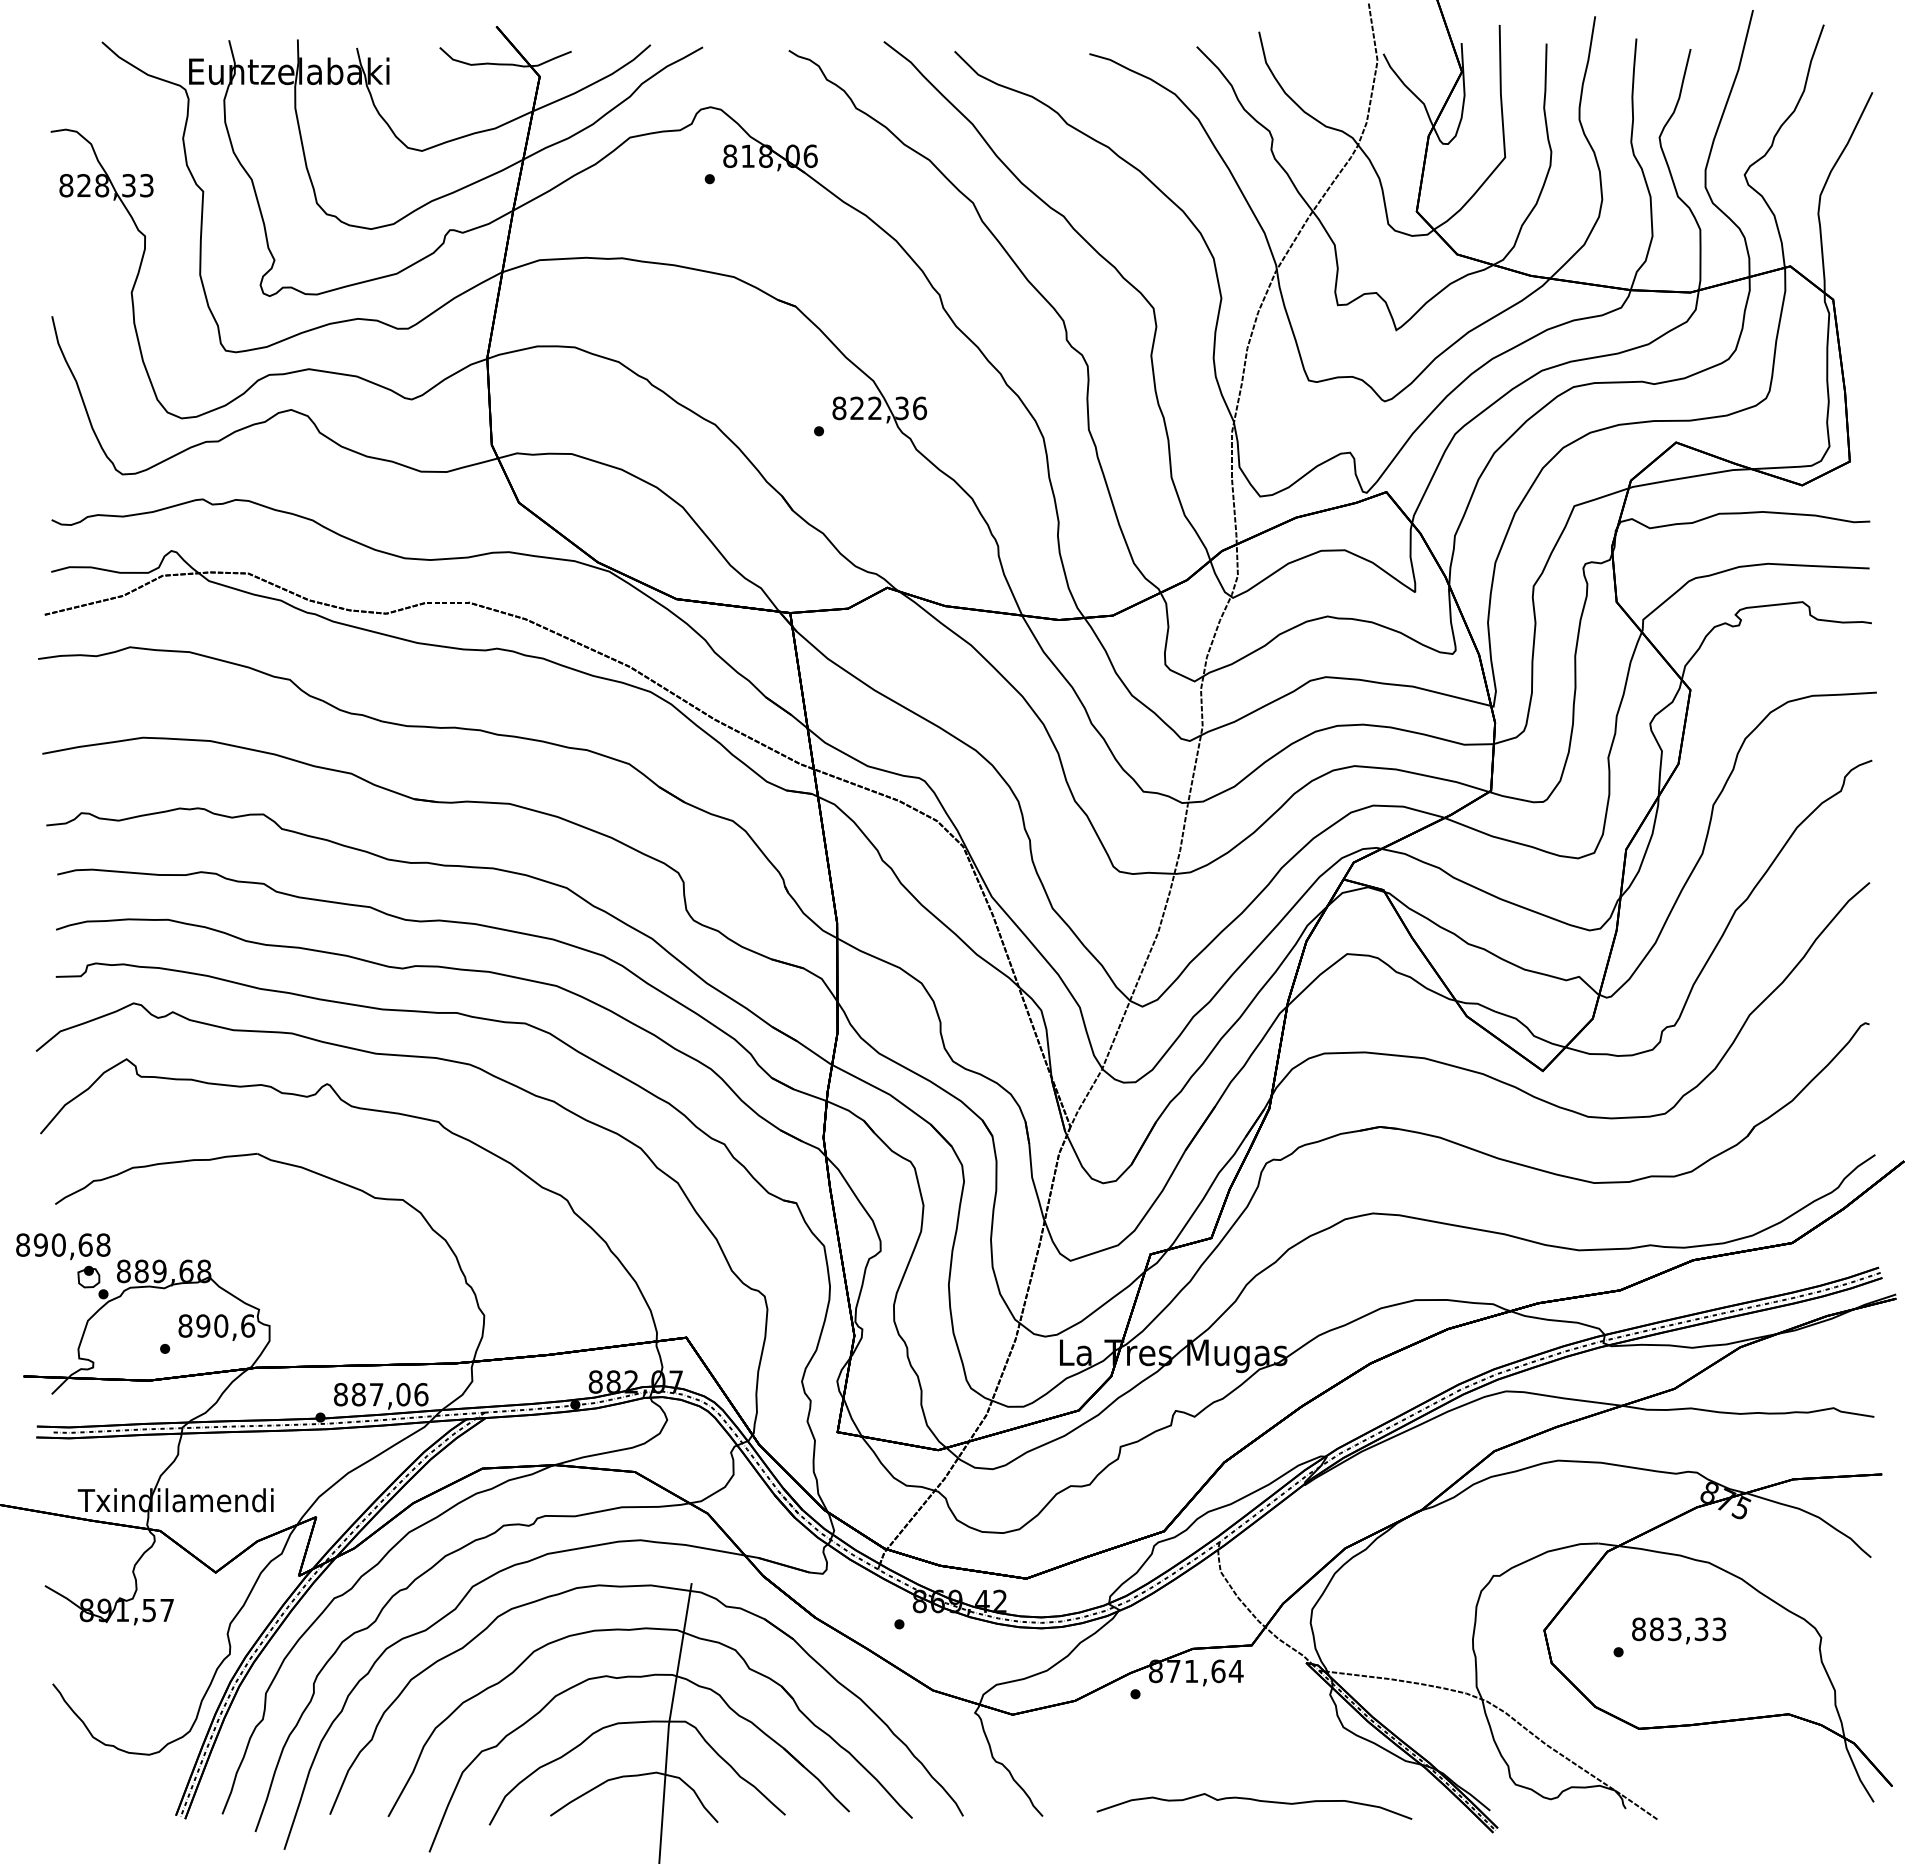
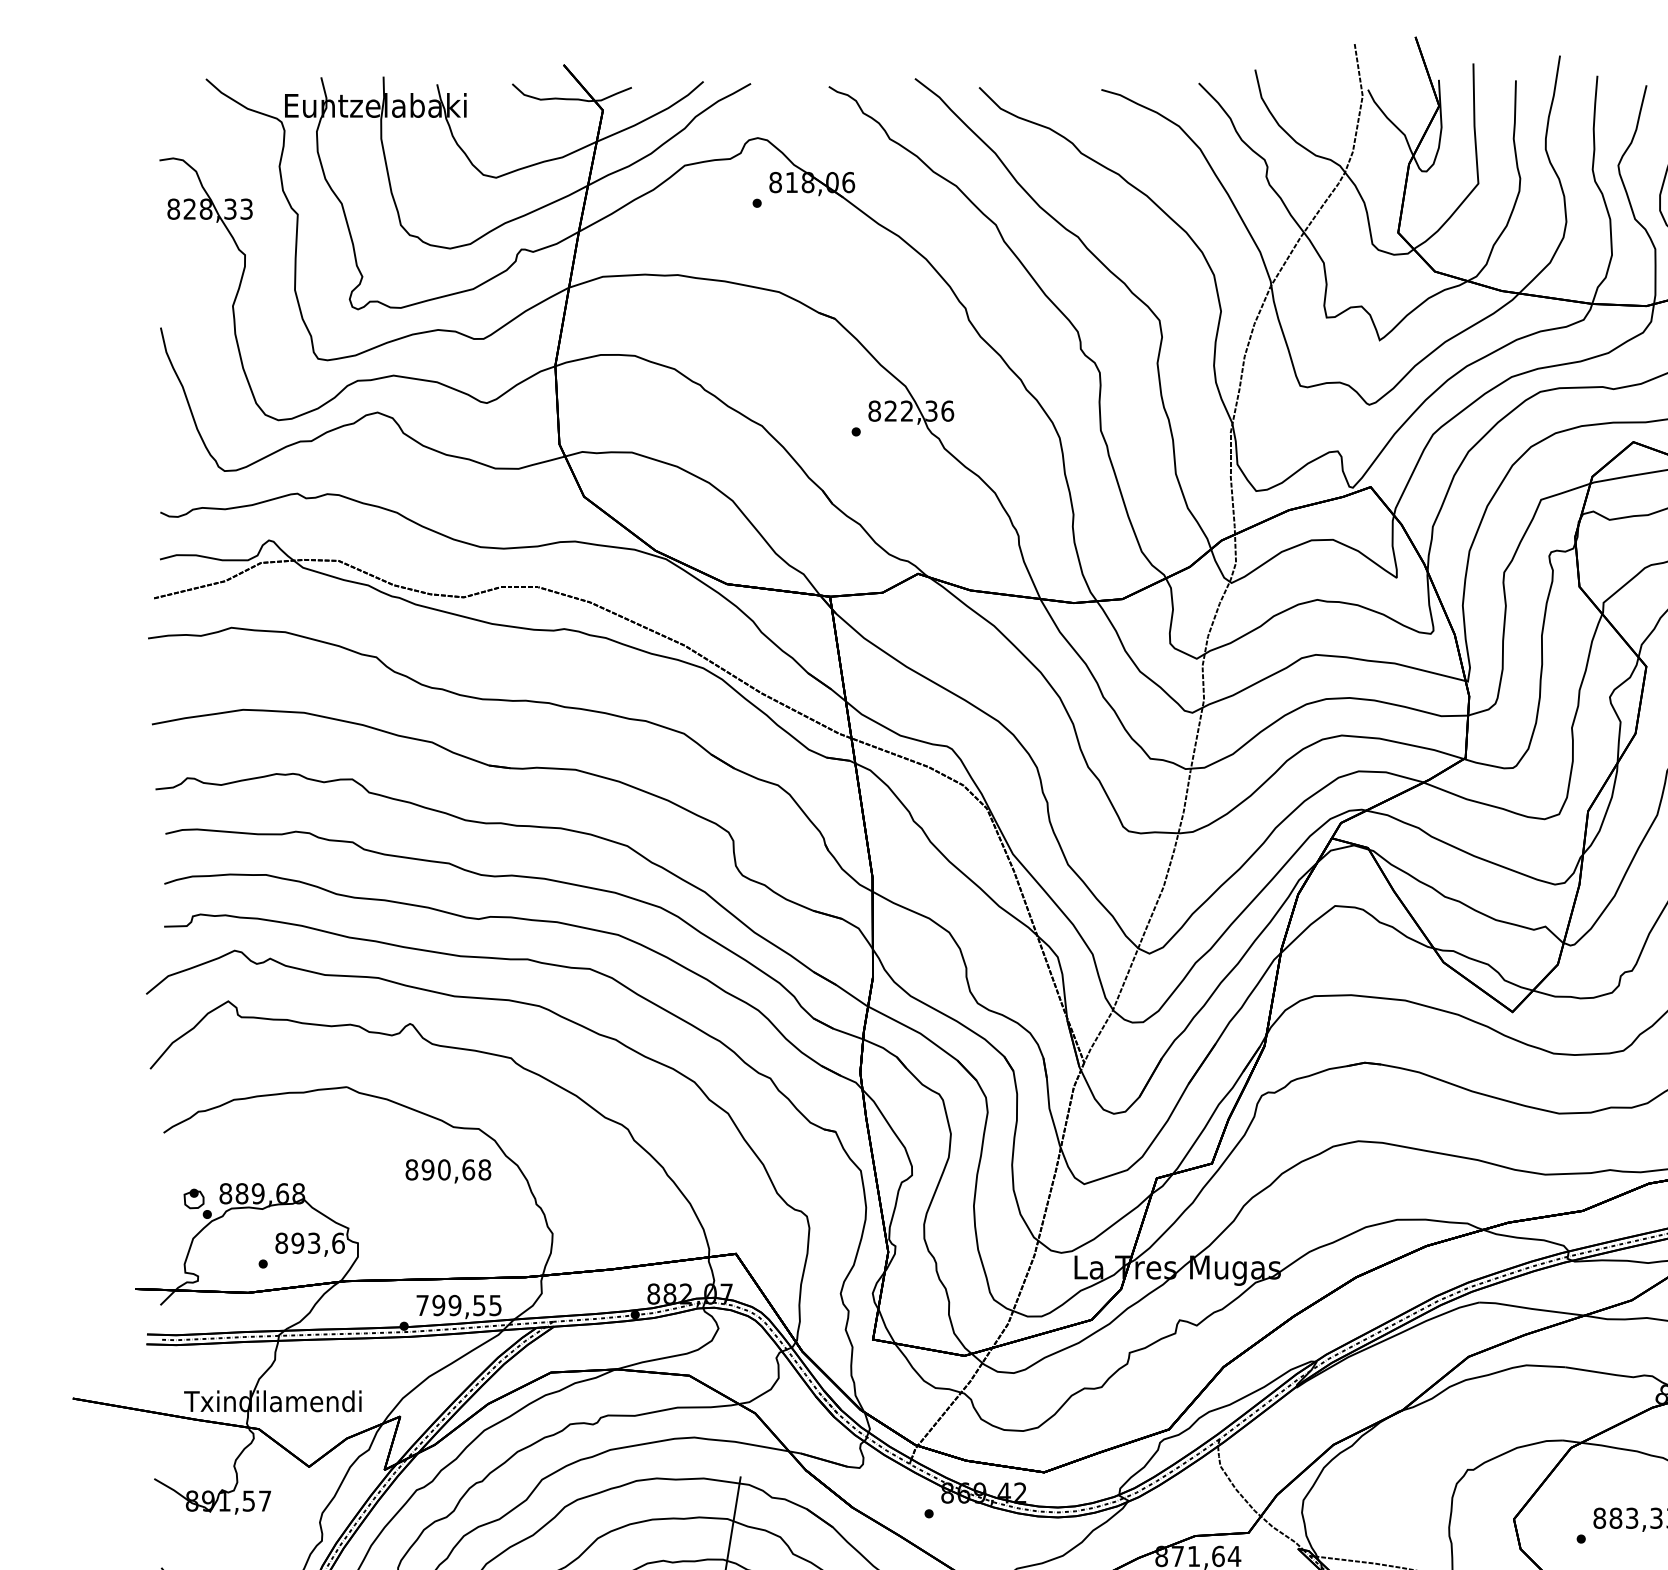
text: (63, 1246) -> (448, 1171), moved
text: (221, 1325) -> (314, 1242), 890,6 -> 893,6
text: (381, 1394) -> (459, 1305), 887,06 -> 799,55

